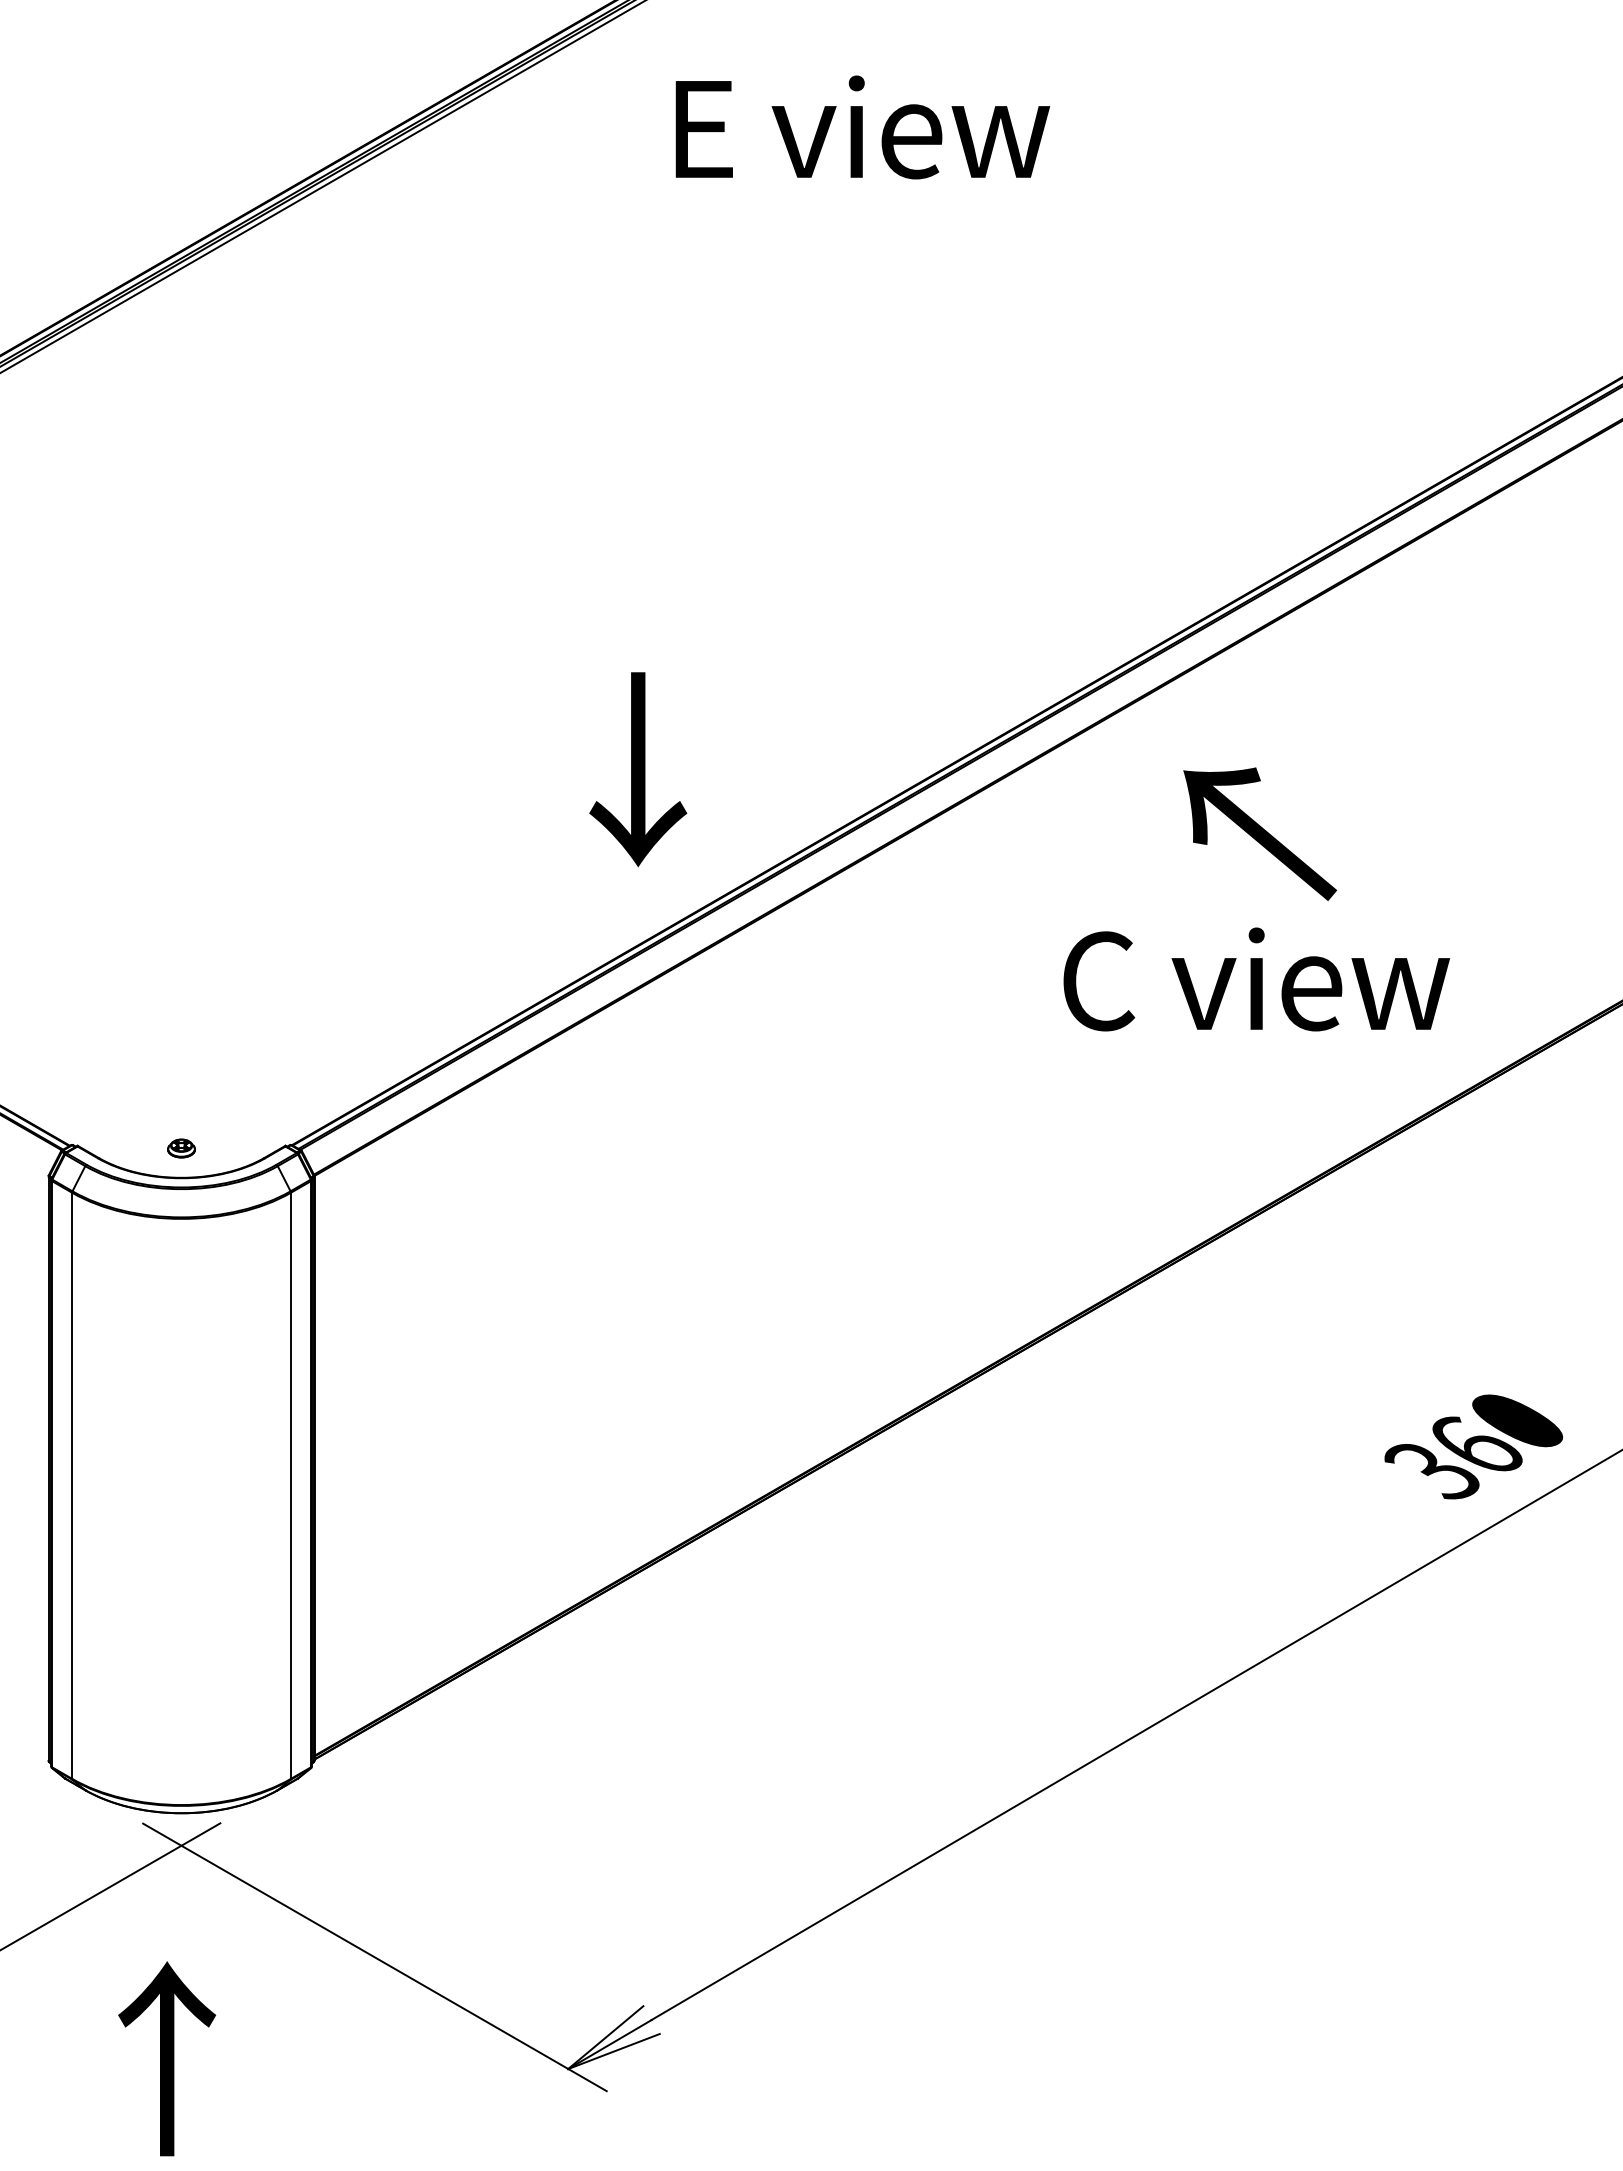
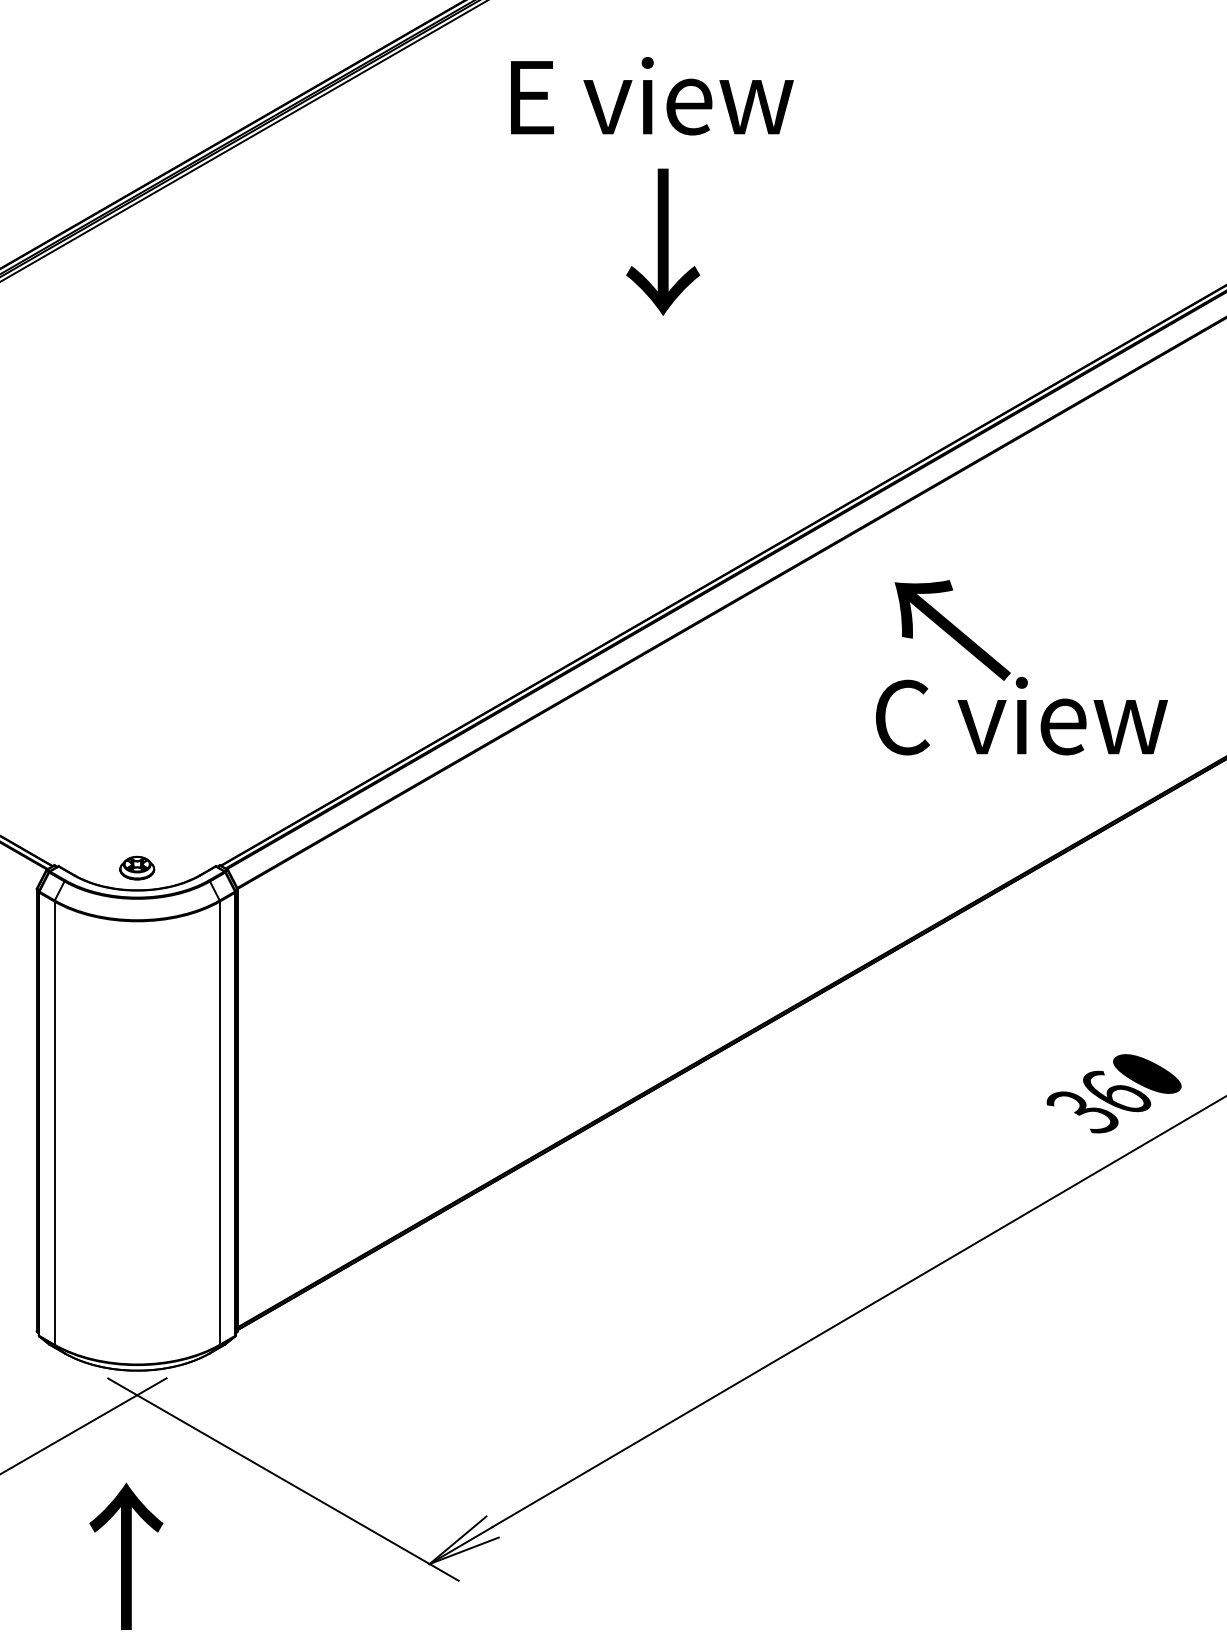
text: (638, 769) -> (663, 242), moved
text: (1256, 979) -> (1021, 716), moved
part: (181, 1148) -> (137, 868), size x1.67

